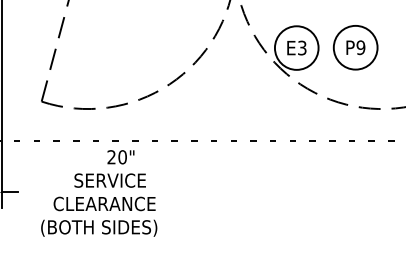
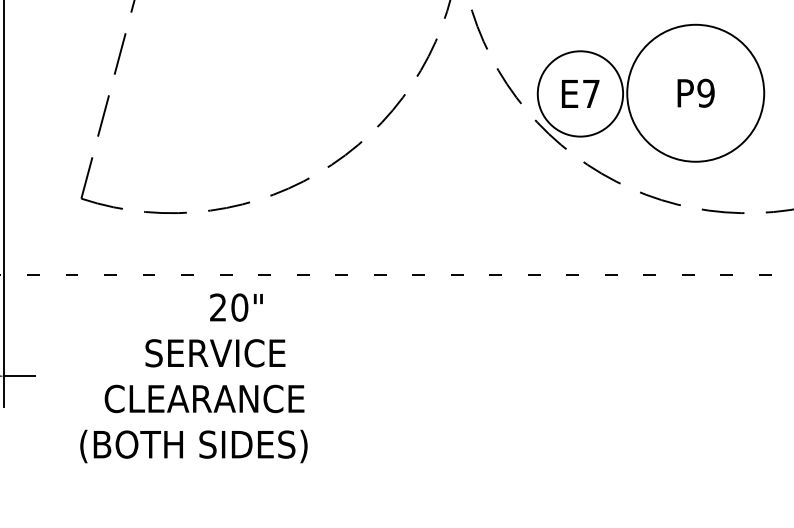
text: (302, 47) -> (591, 92), E3 -> E7
circle: (355, 47) -> (695, 92), size x1.6

